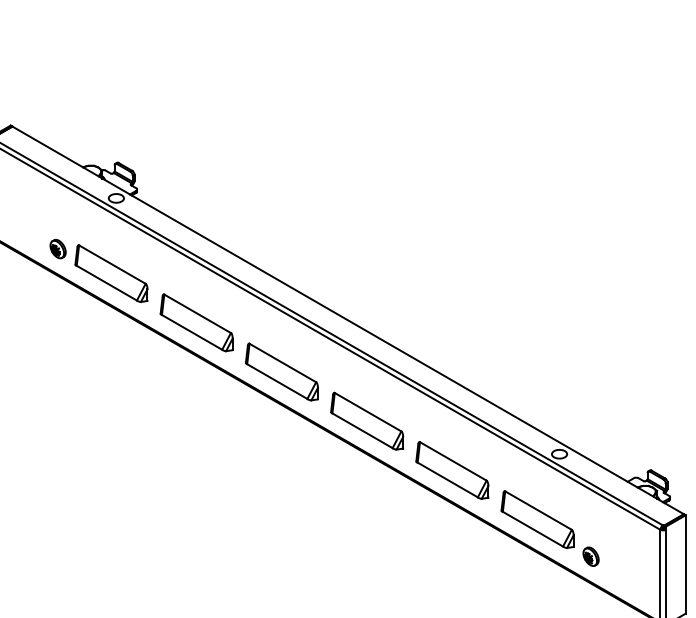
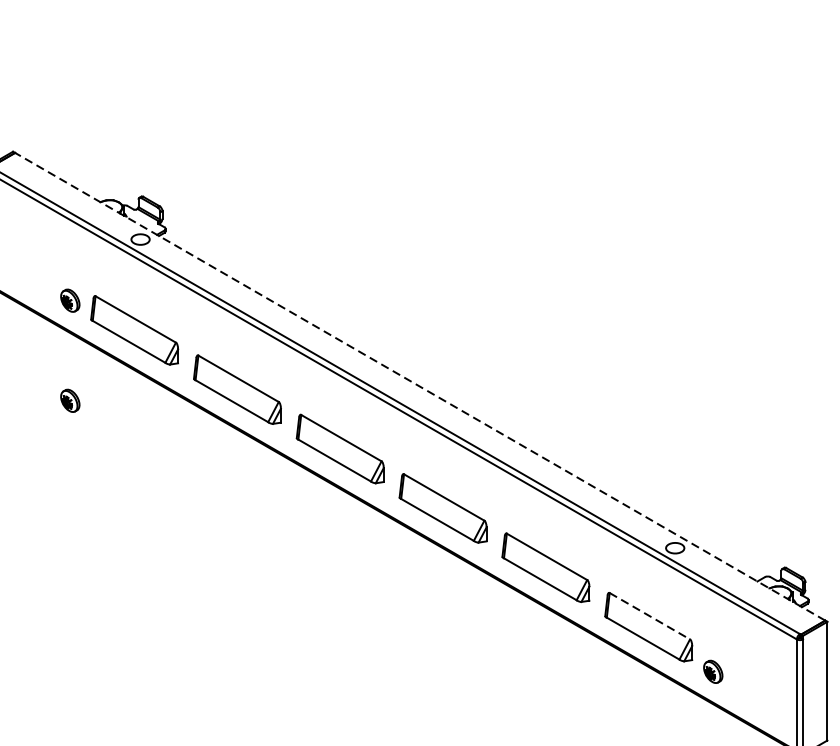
line: (348, 320) -> (420, 386), solid -> dashed
part: (57, 332) -> (69, 401), added
line: (538, 510) -> (649, 616), solid -> dashed

